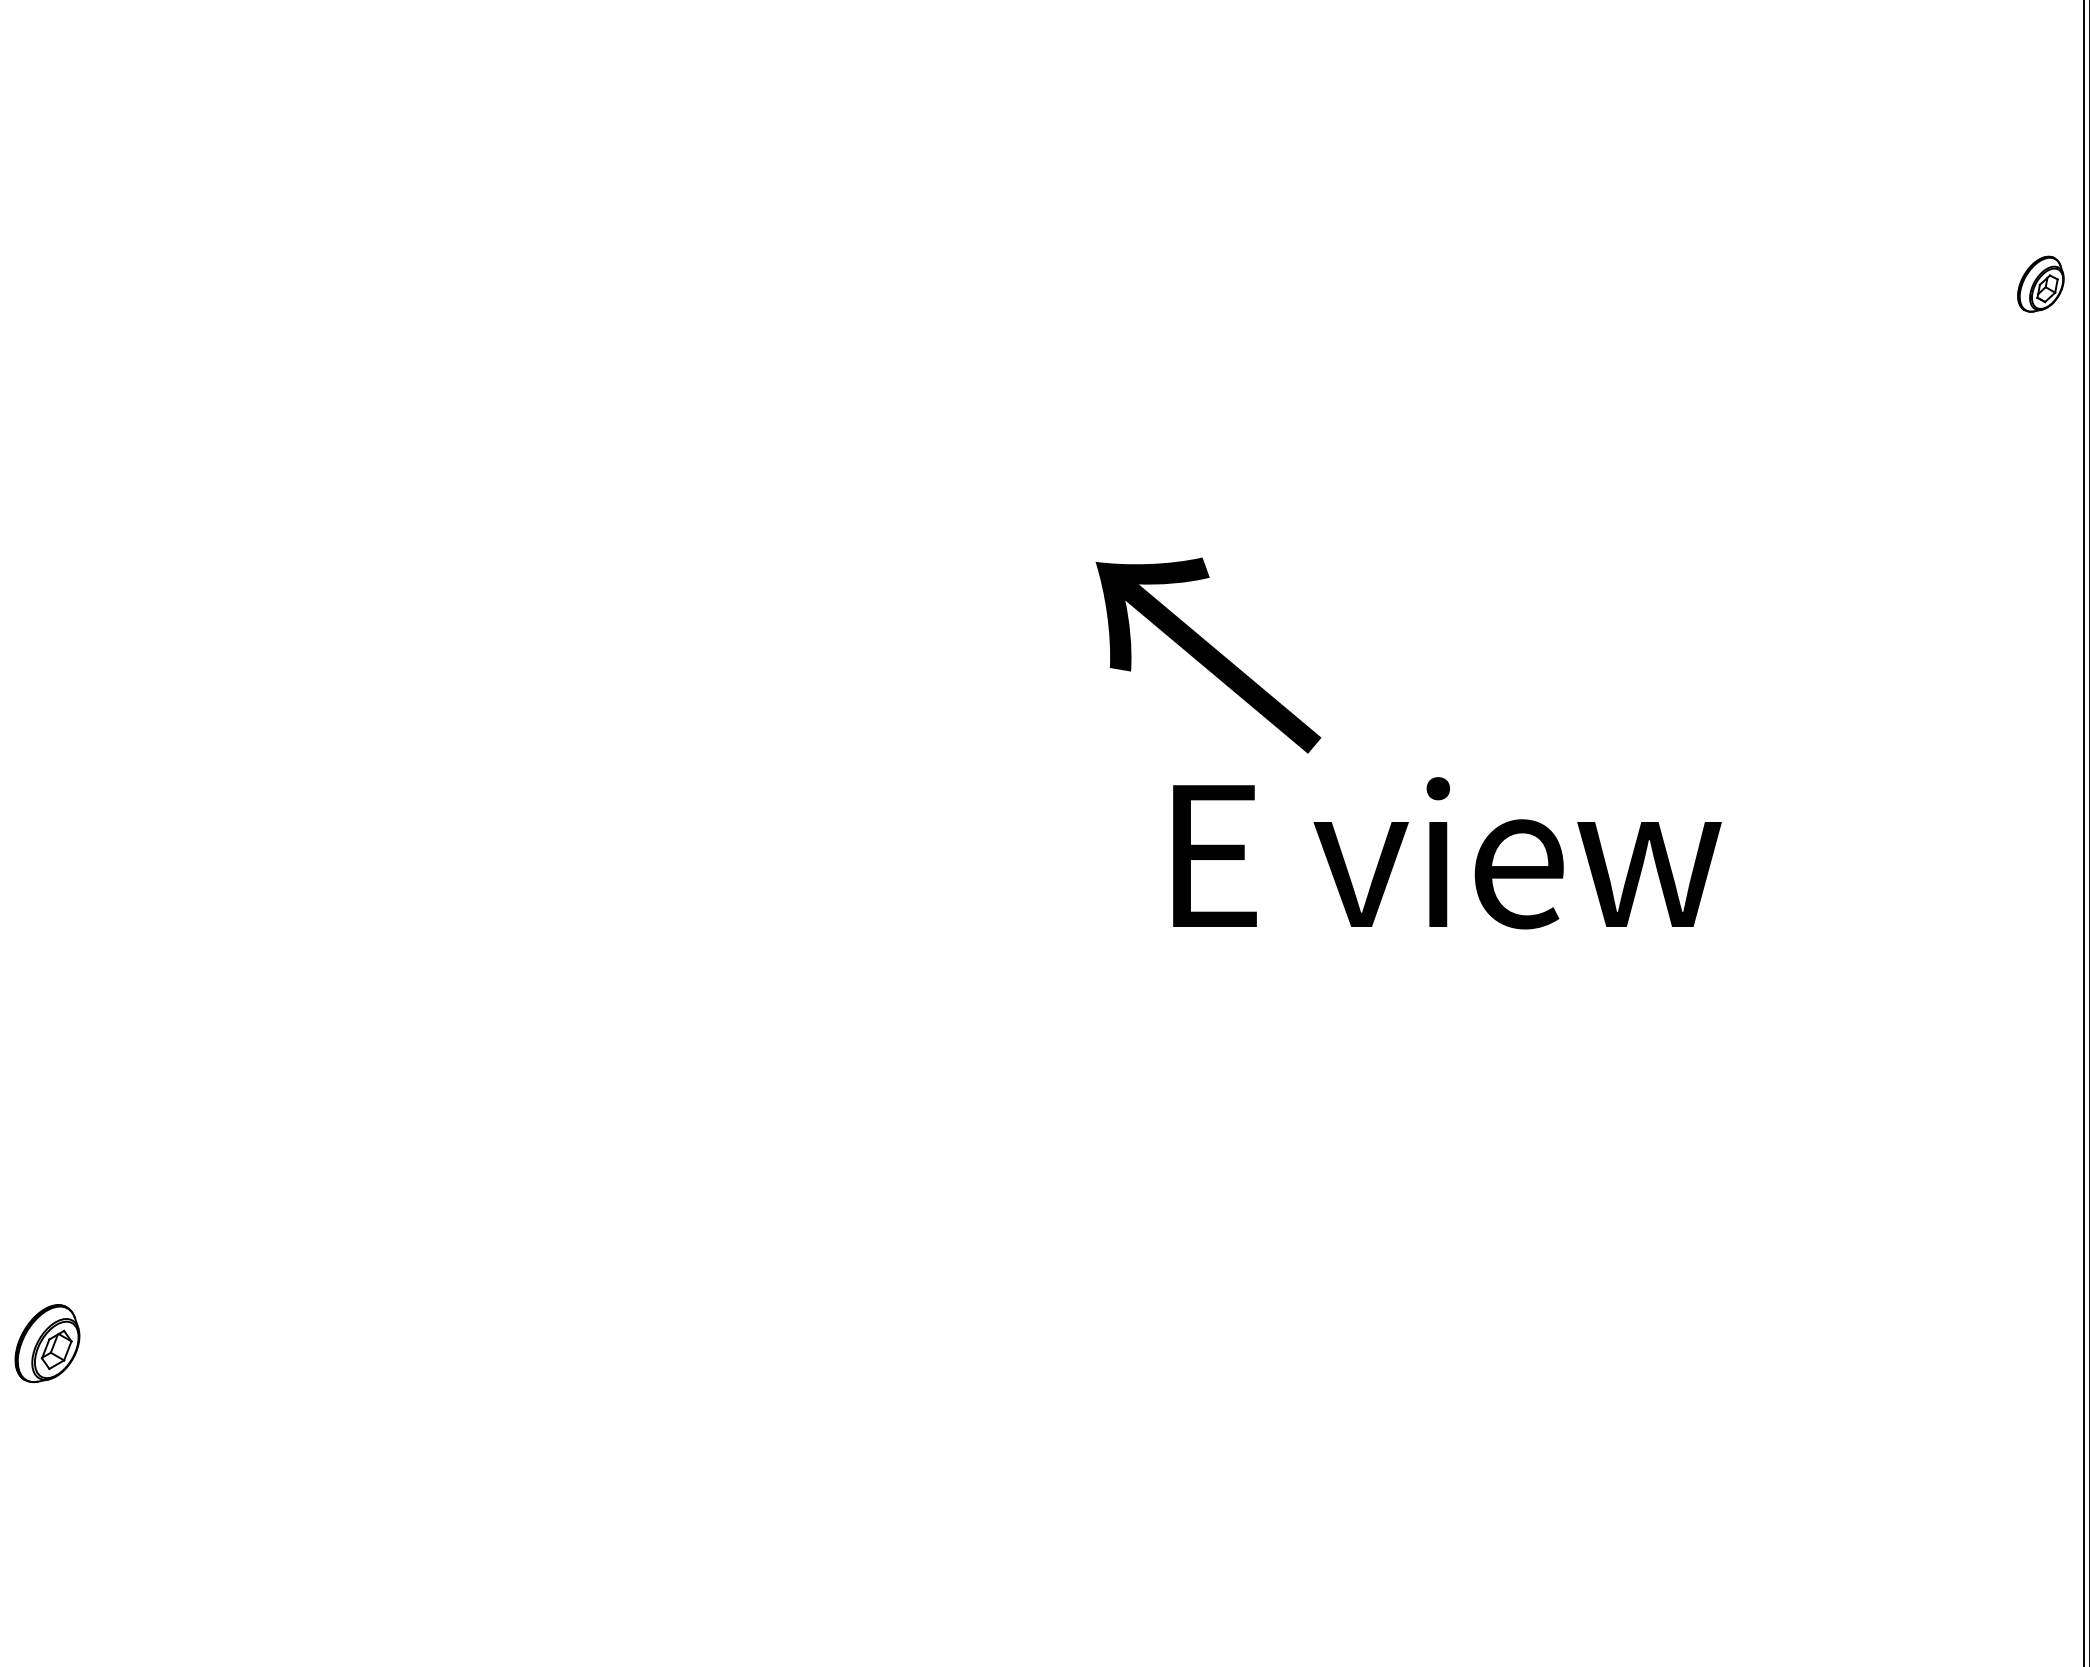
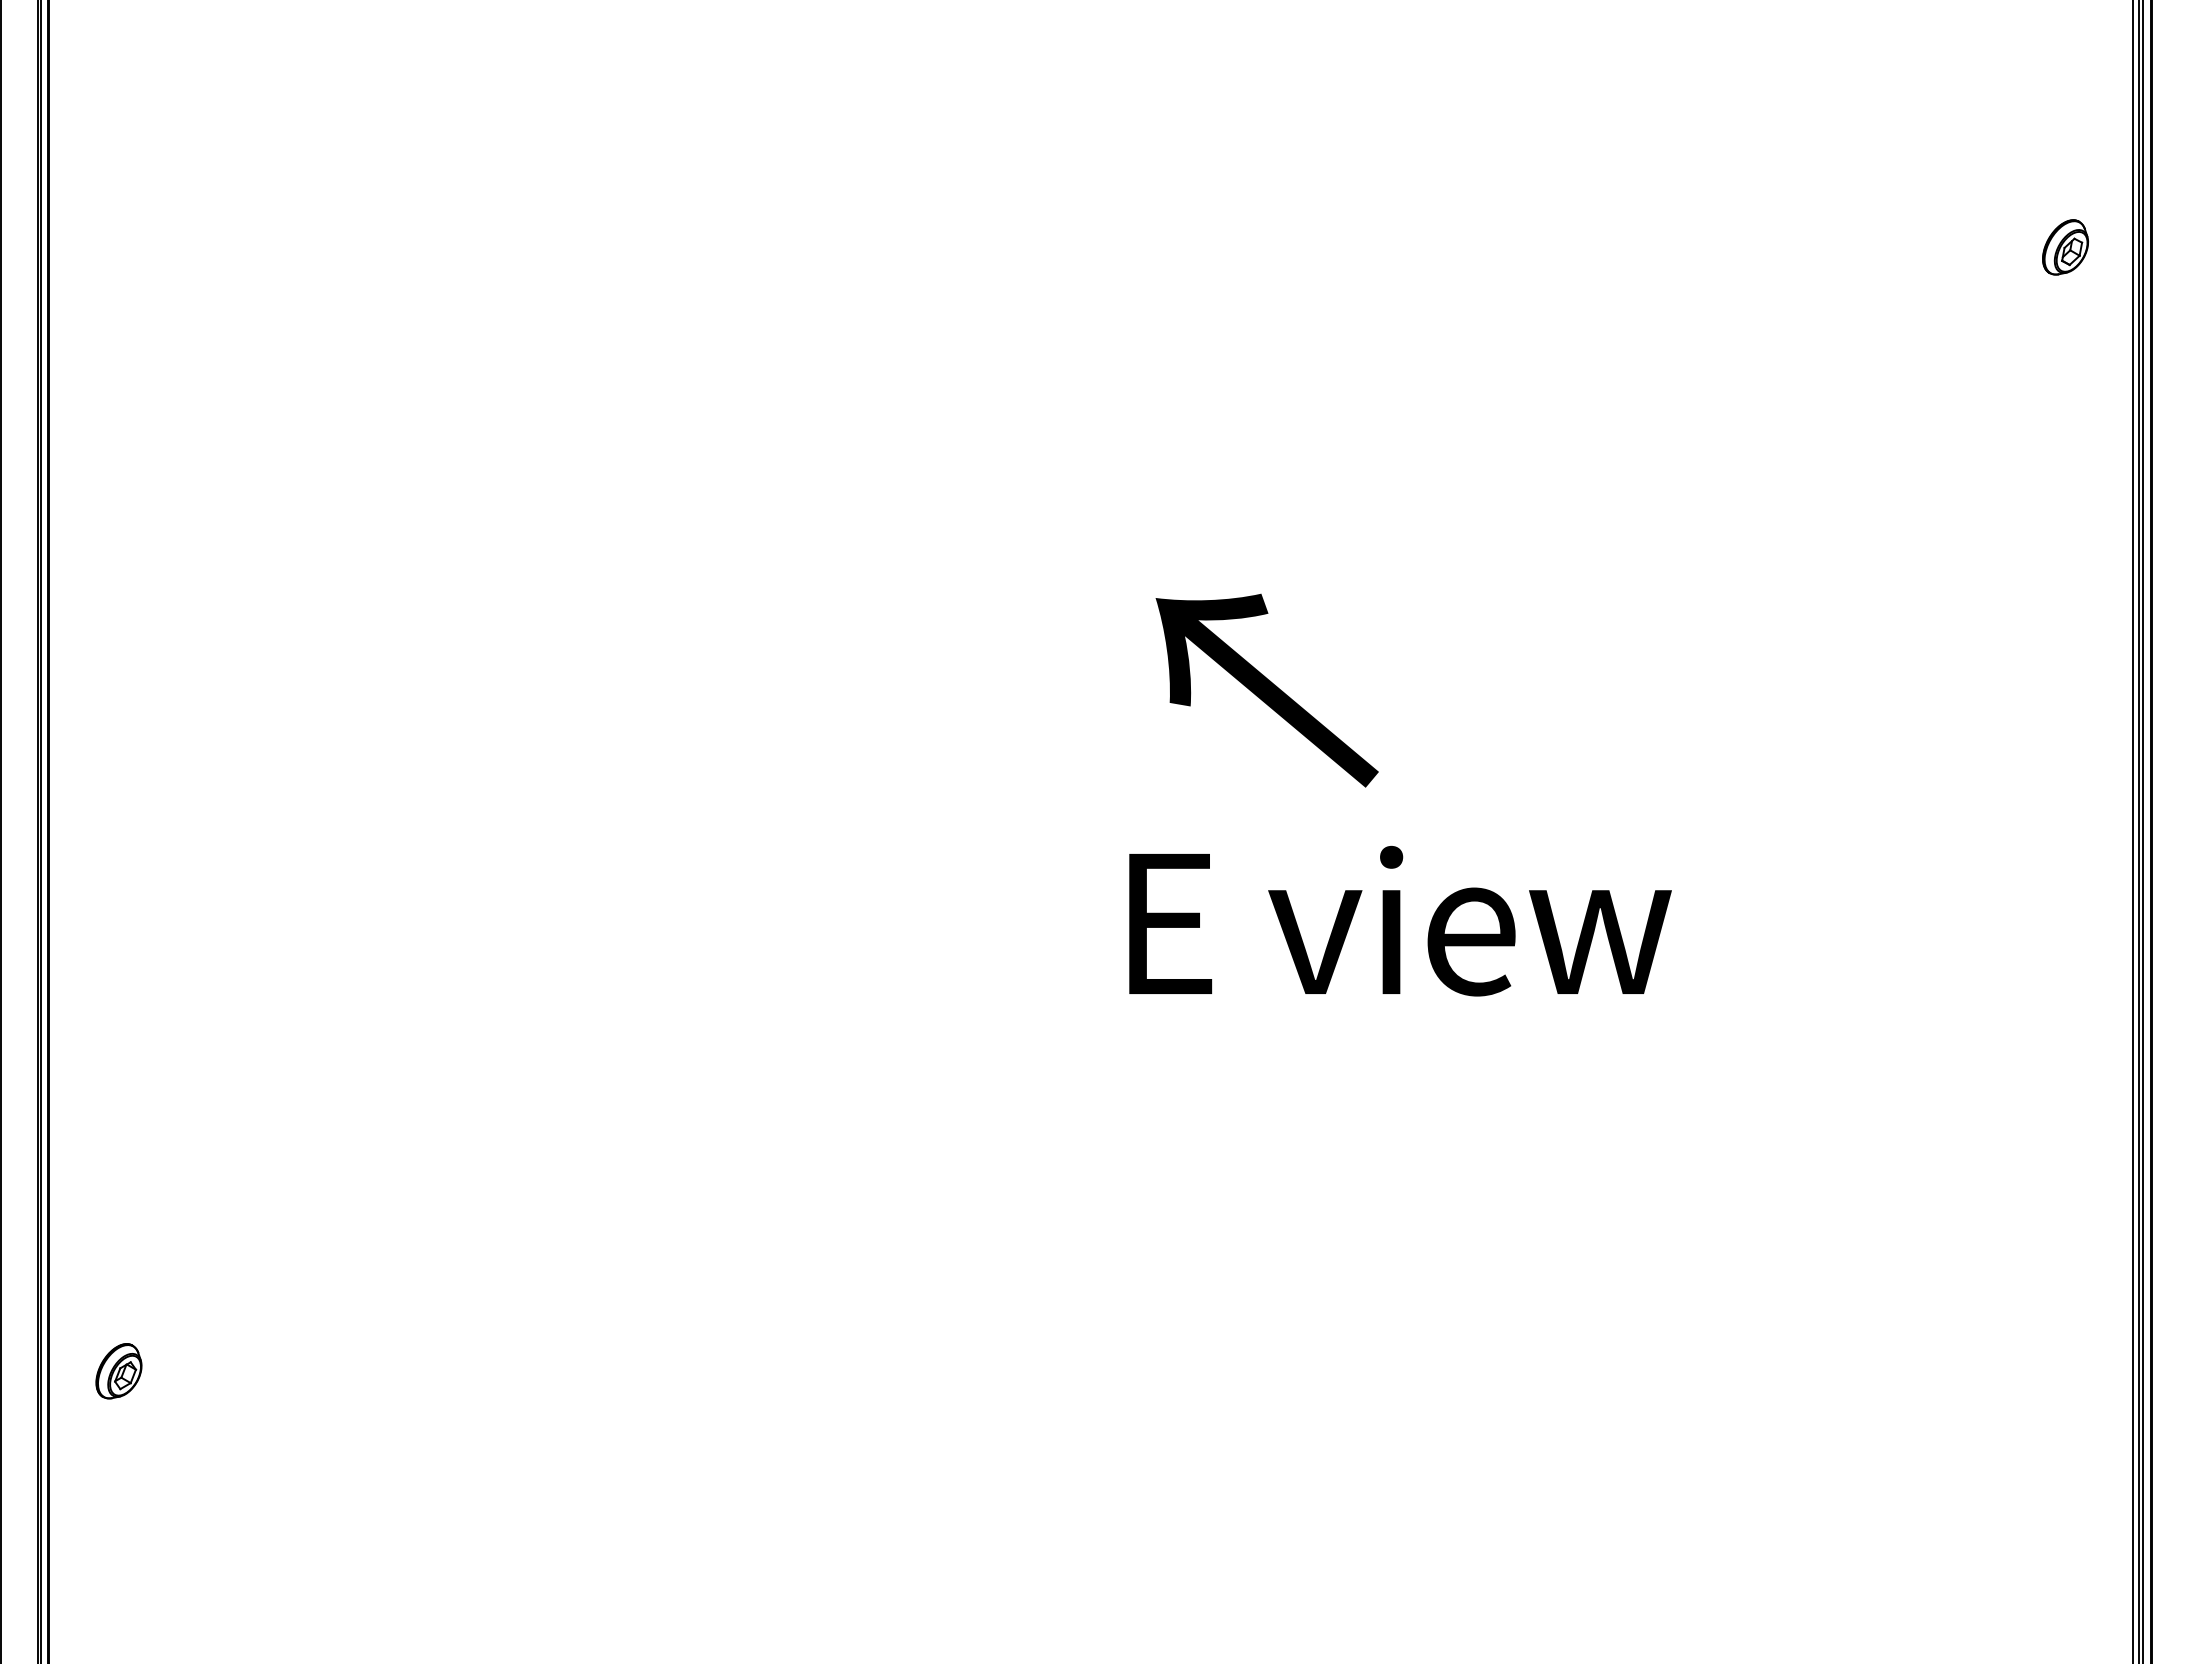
part: (2040, 284) -> (2065, 247), moved
text: (1447, 852) -> (1400, 920), moved
part: (46, 1343) -> (118, 1371), size x0.71

